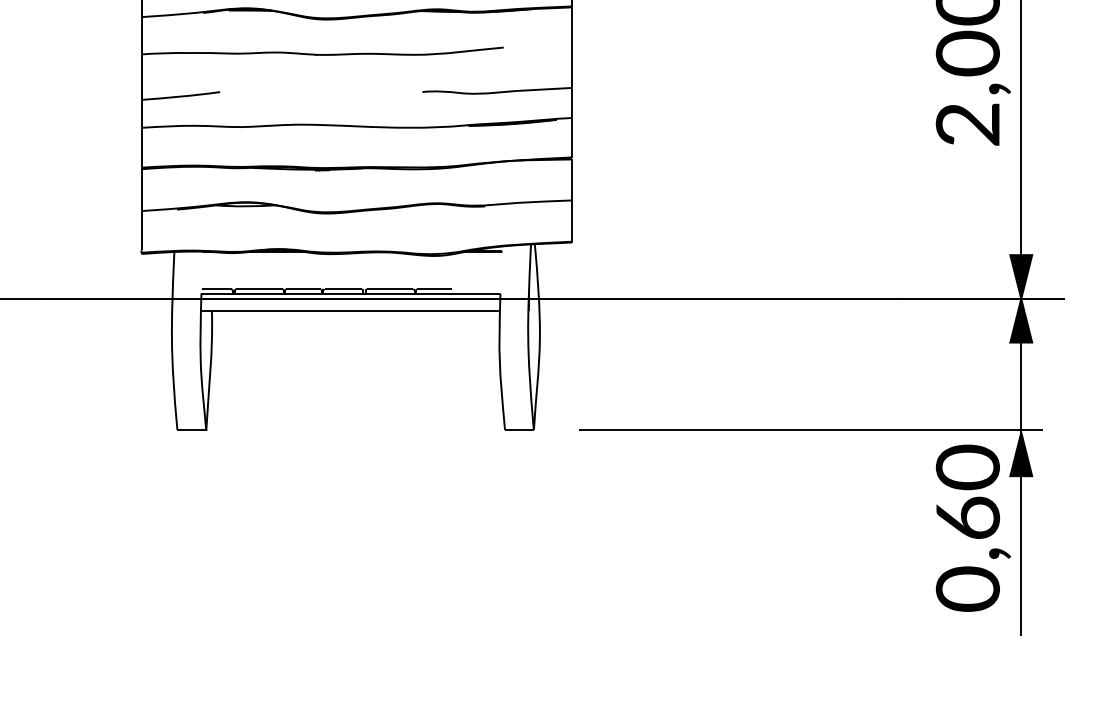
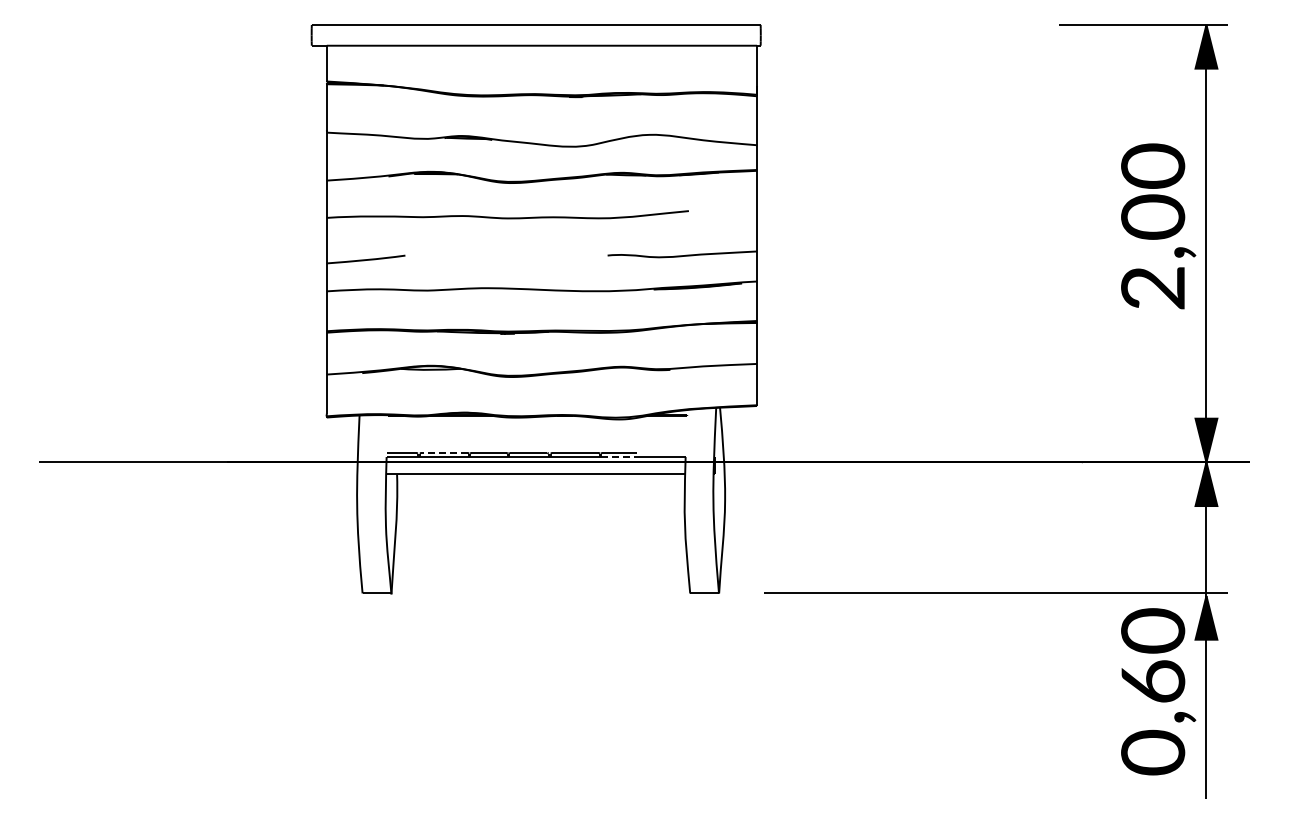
line: (259, 288) -> (444, 452), solid -> dashed
line: (434, 293) -> (619, 457), solid -> dashed

